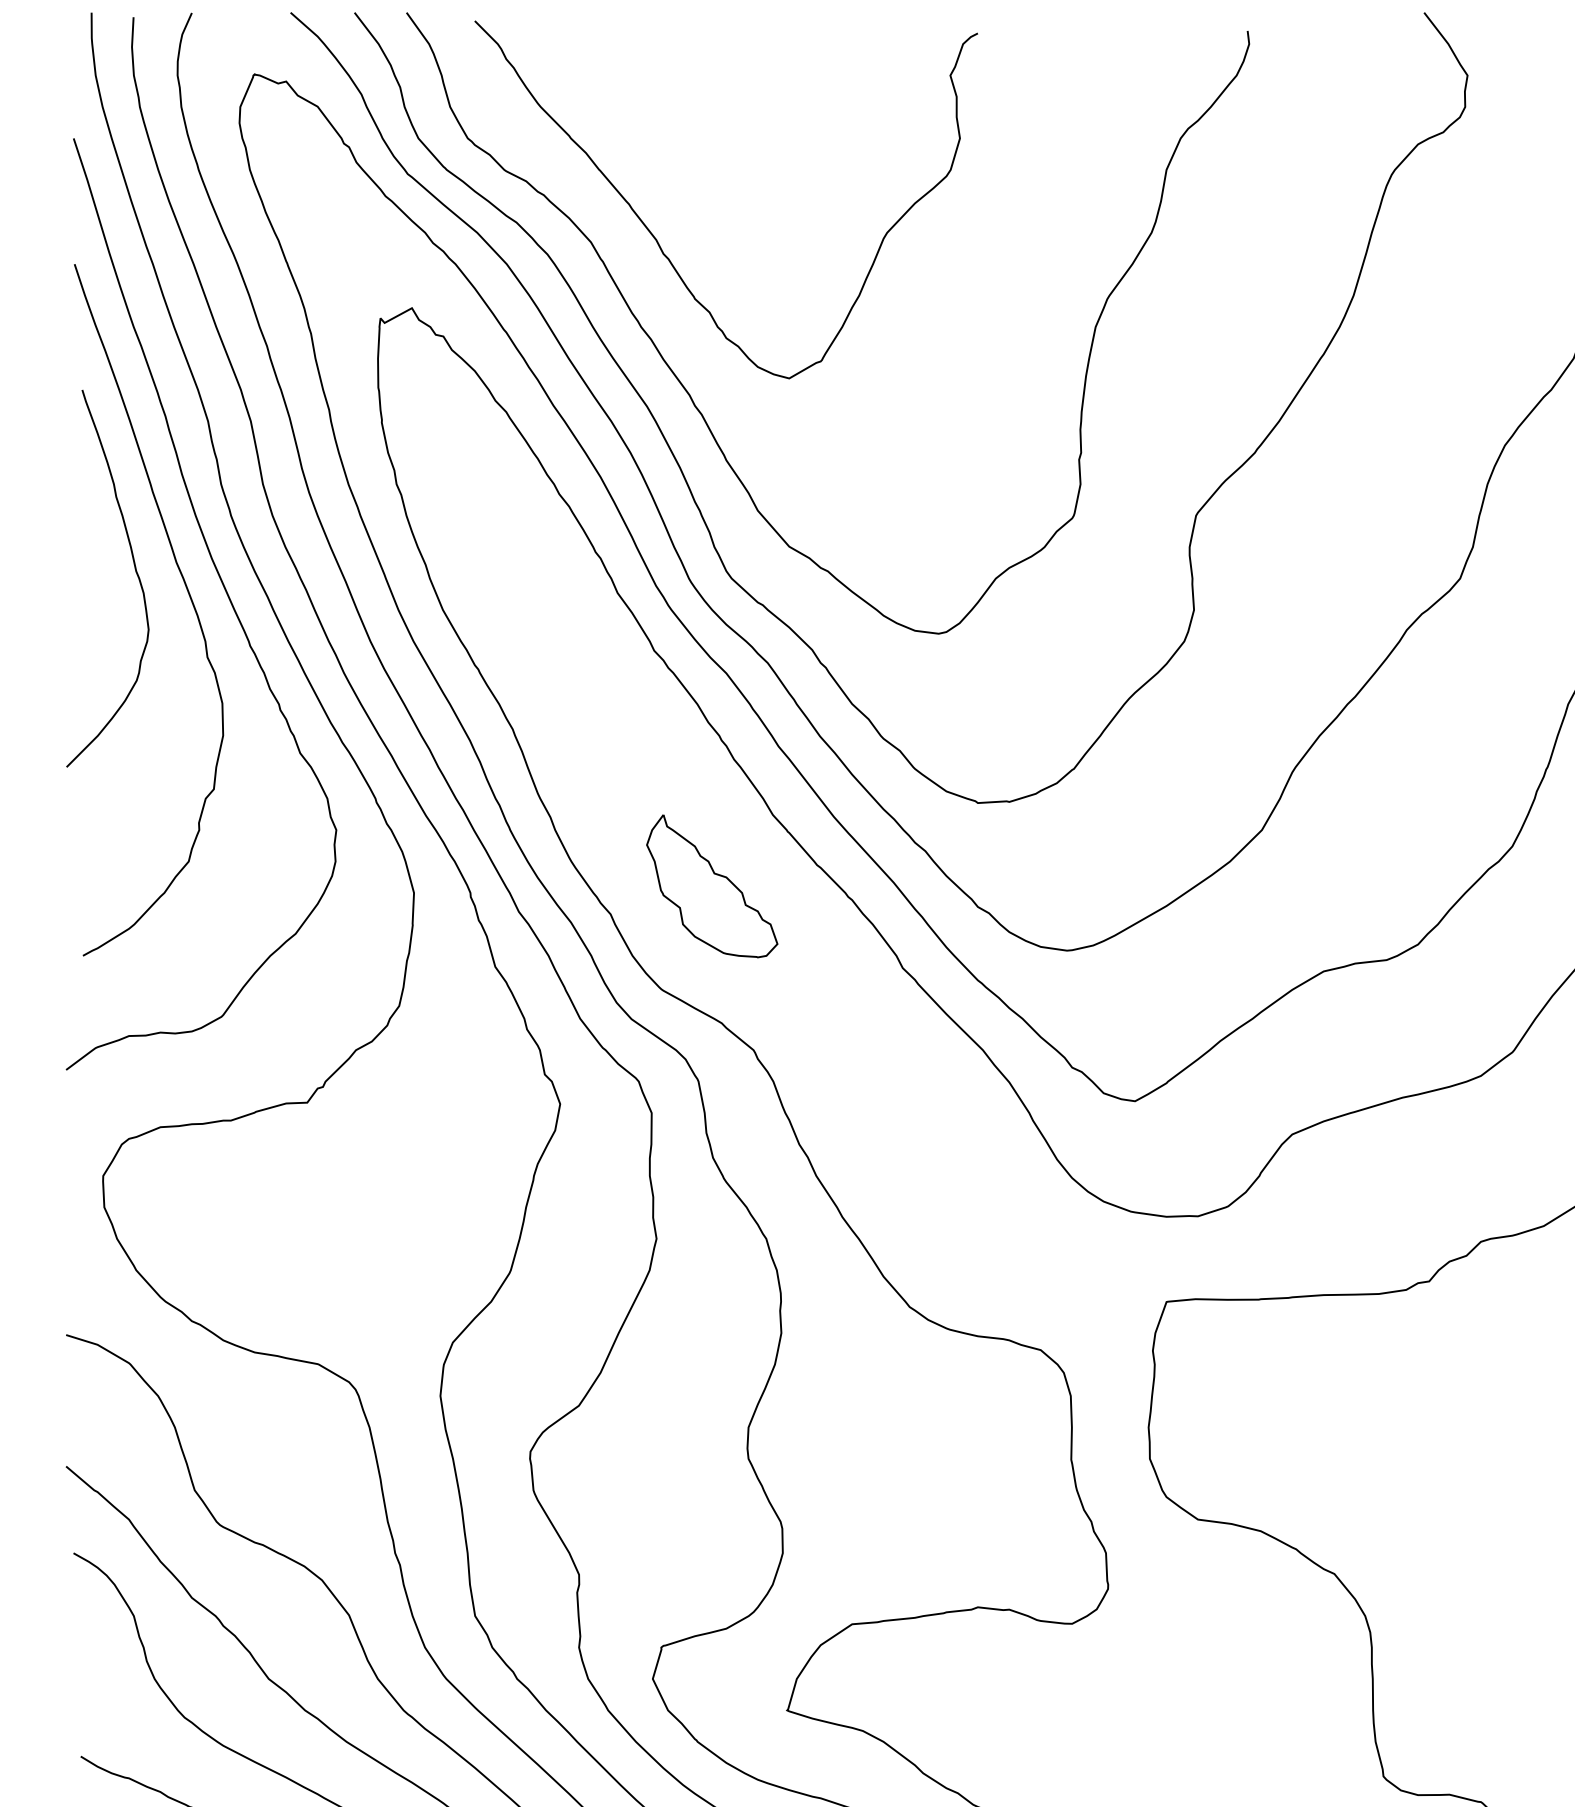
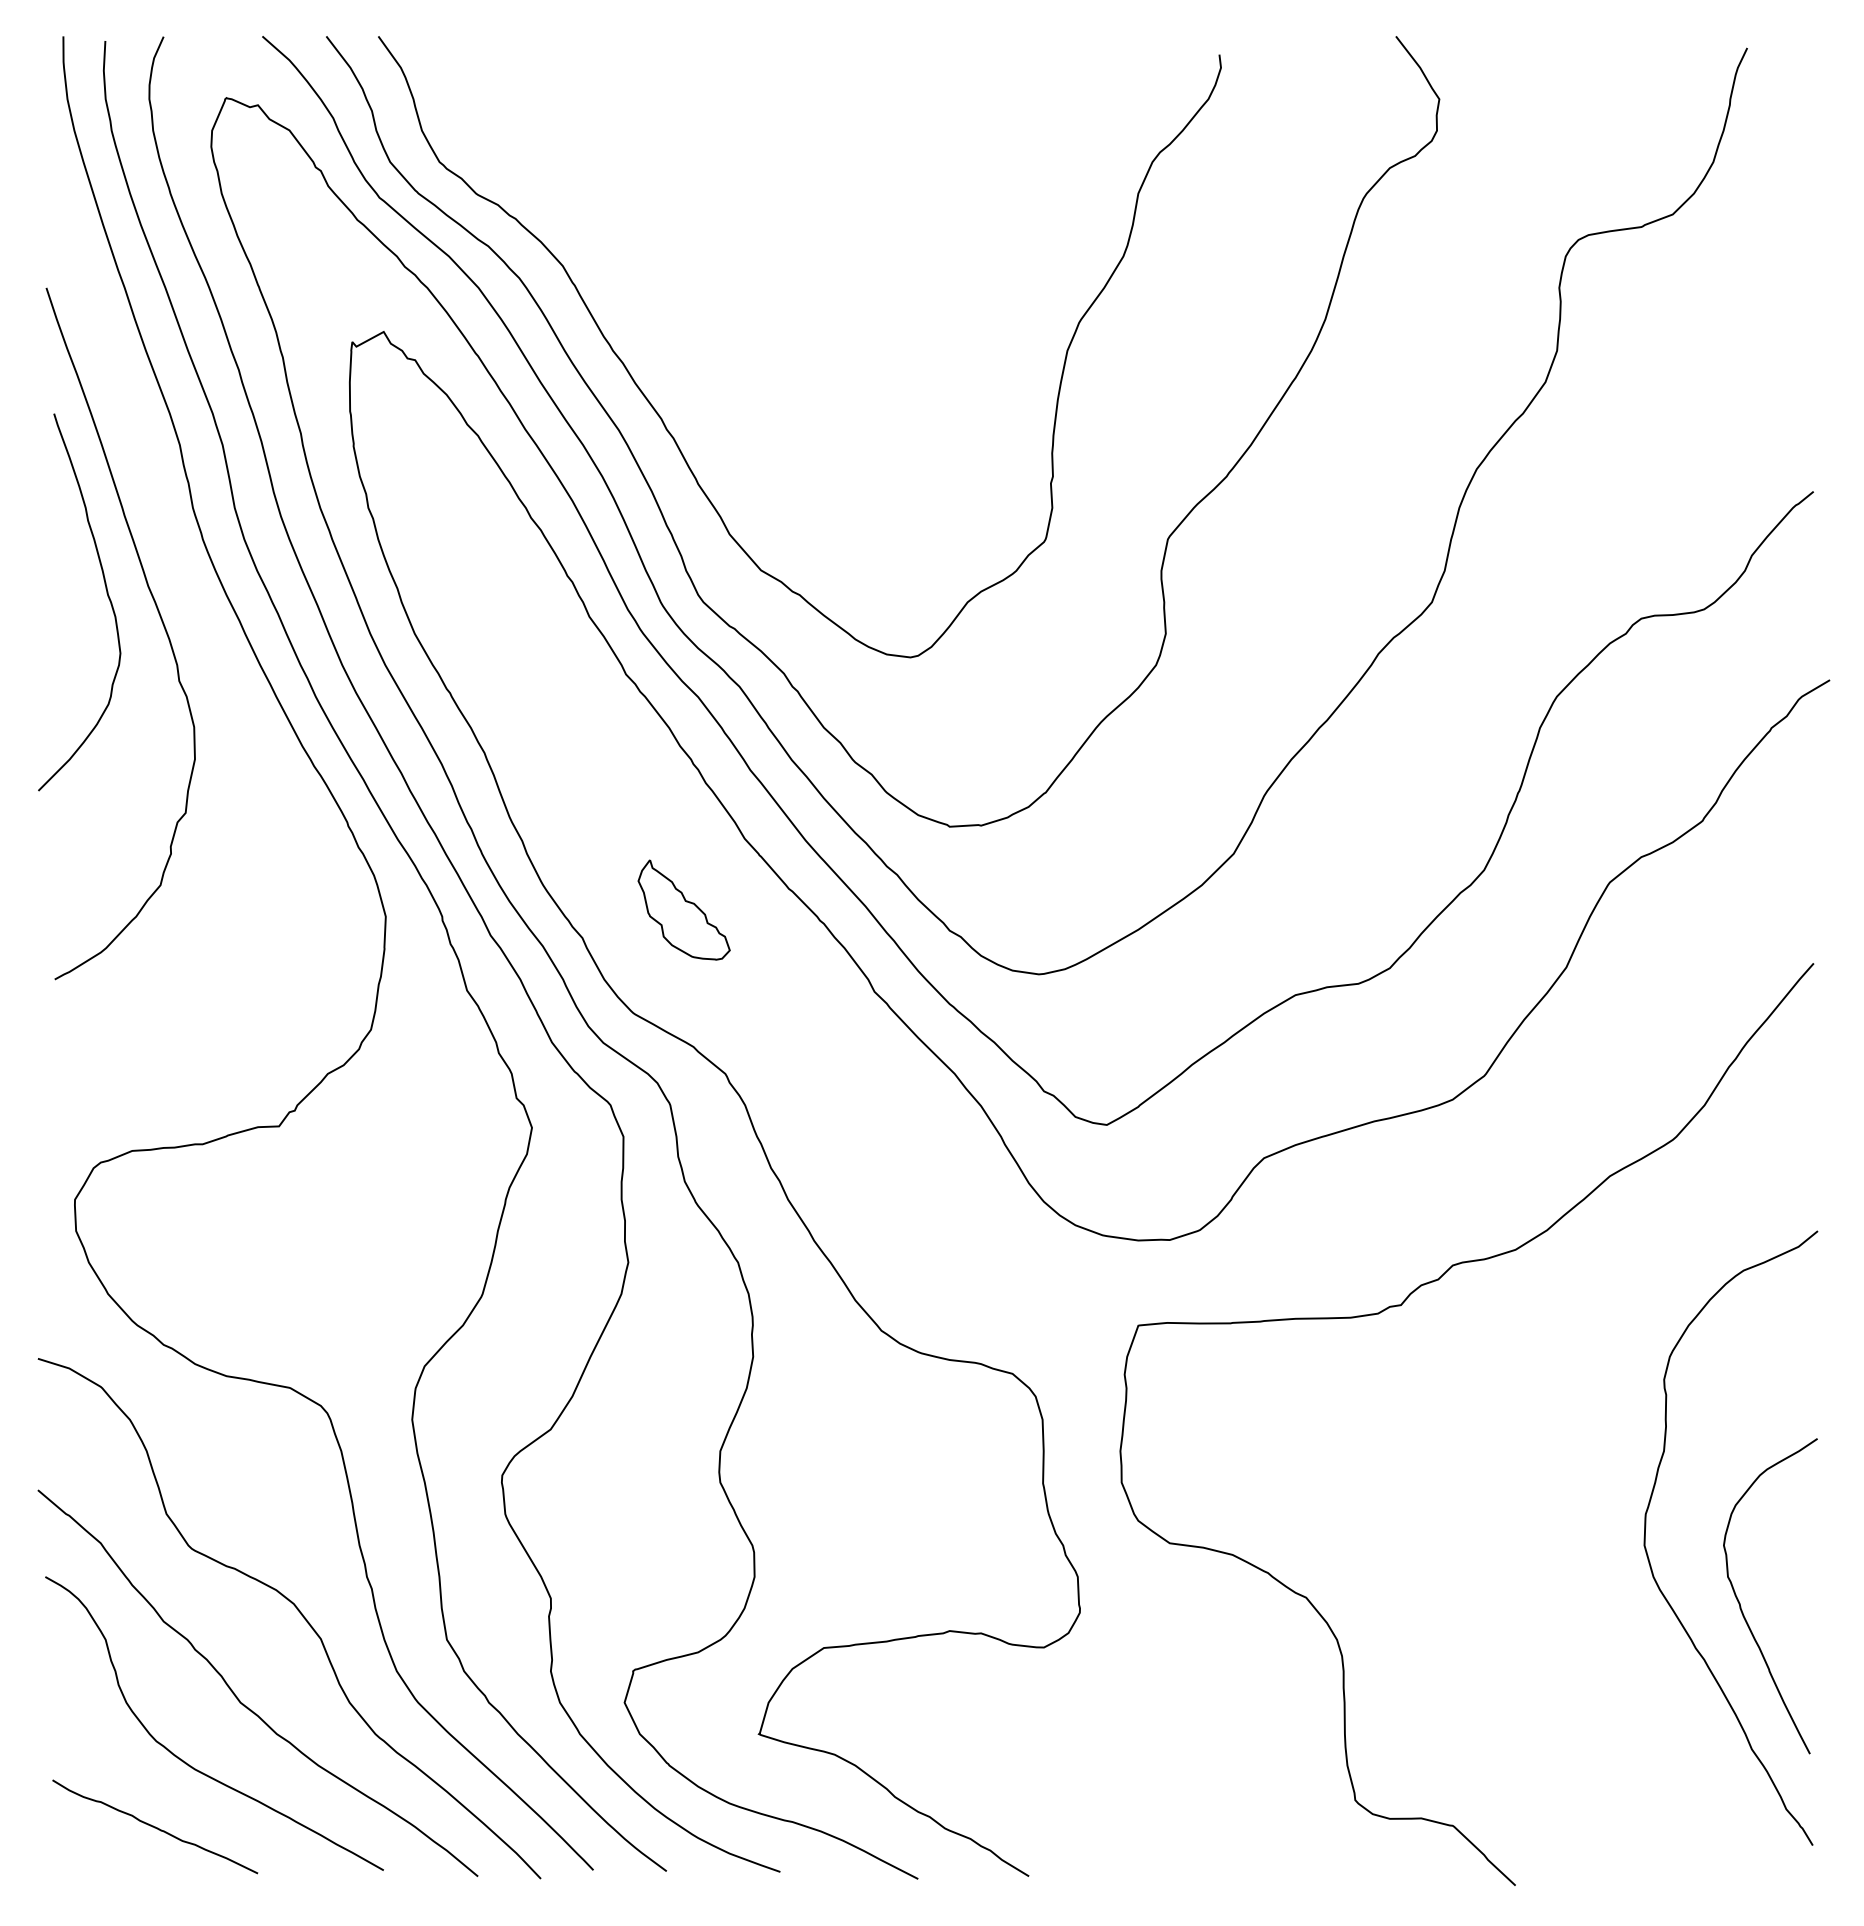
curve: (658, 241) -> (630, 265), removed
curve: (225, 592) -> (197, 616), removed
part: (712, 885) -> (684, 909), size x0.7

